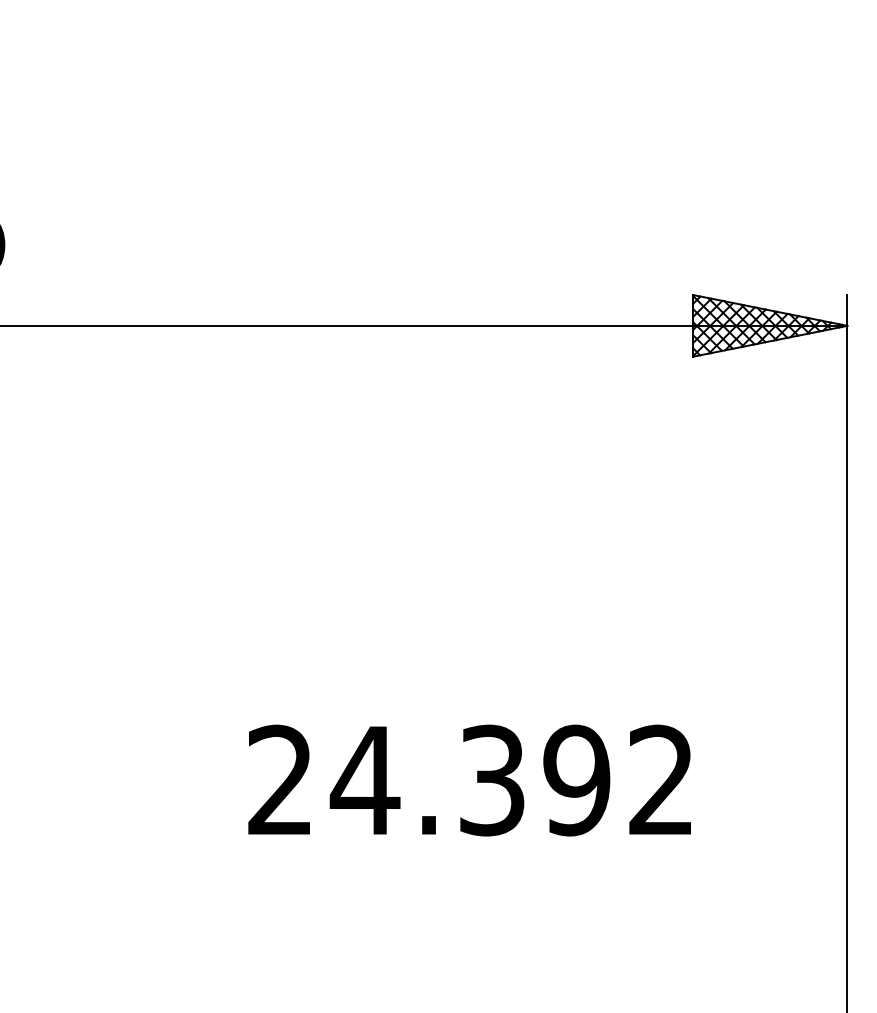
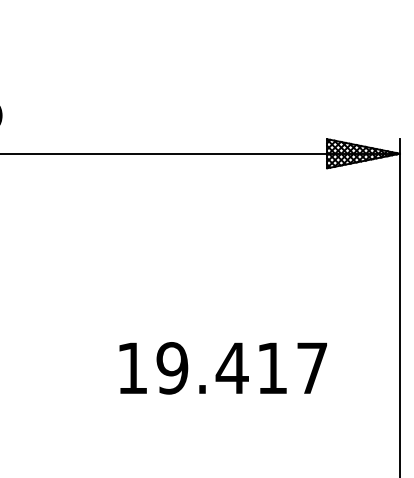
text: (469, 780) -> (221, 368), 24.392 -> 19.417

